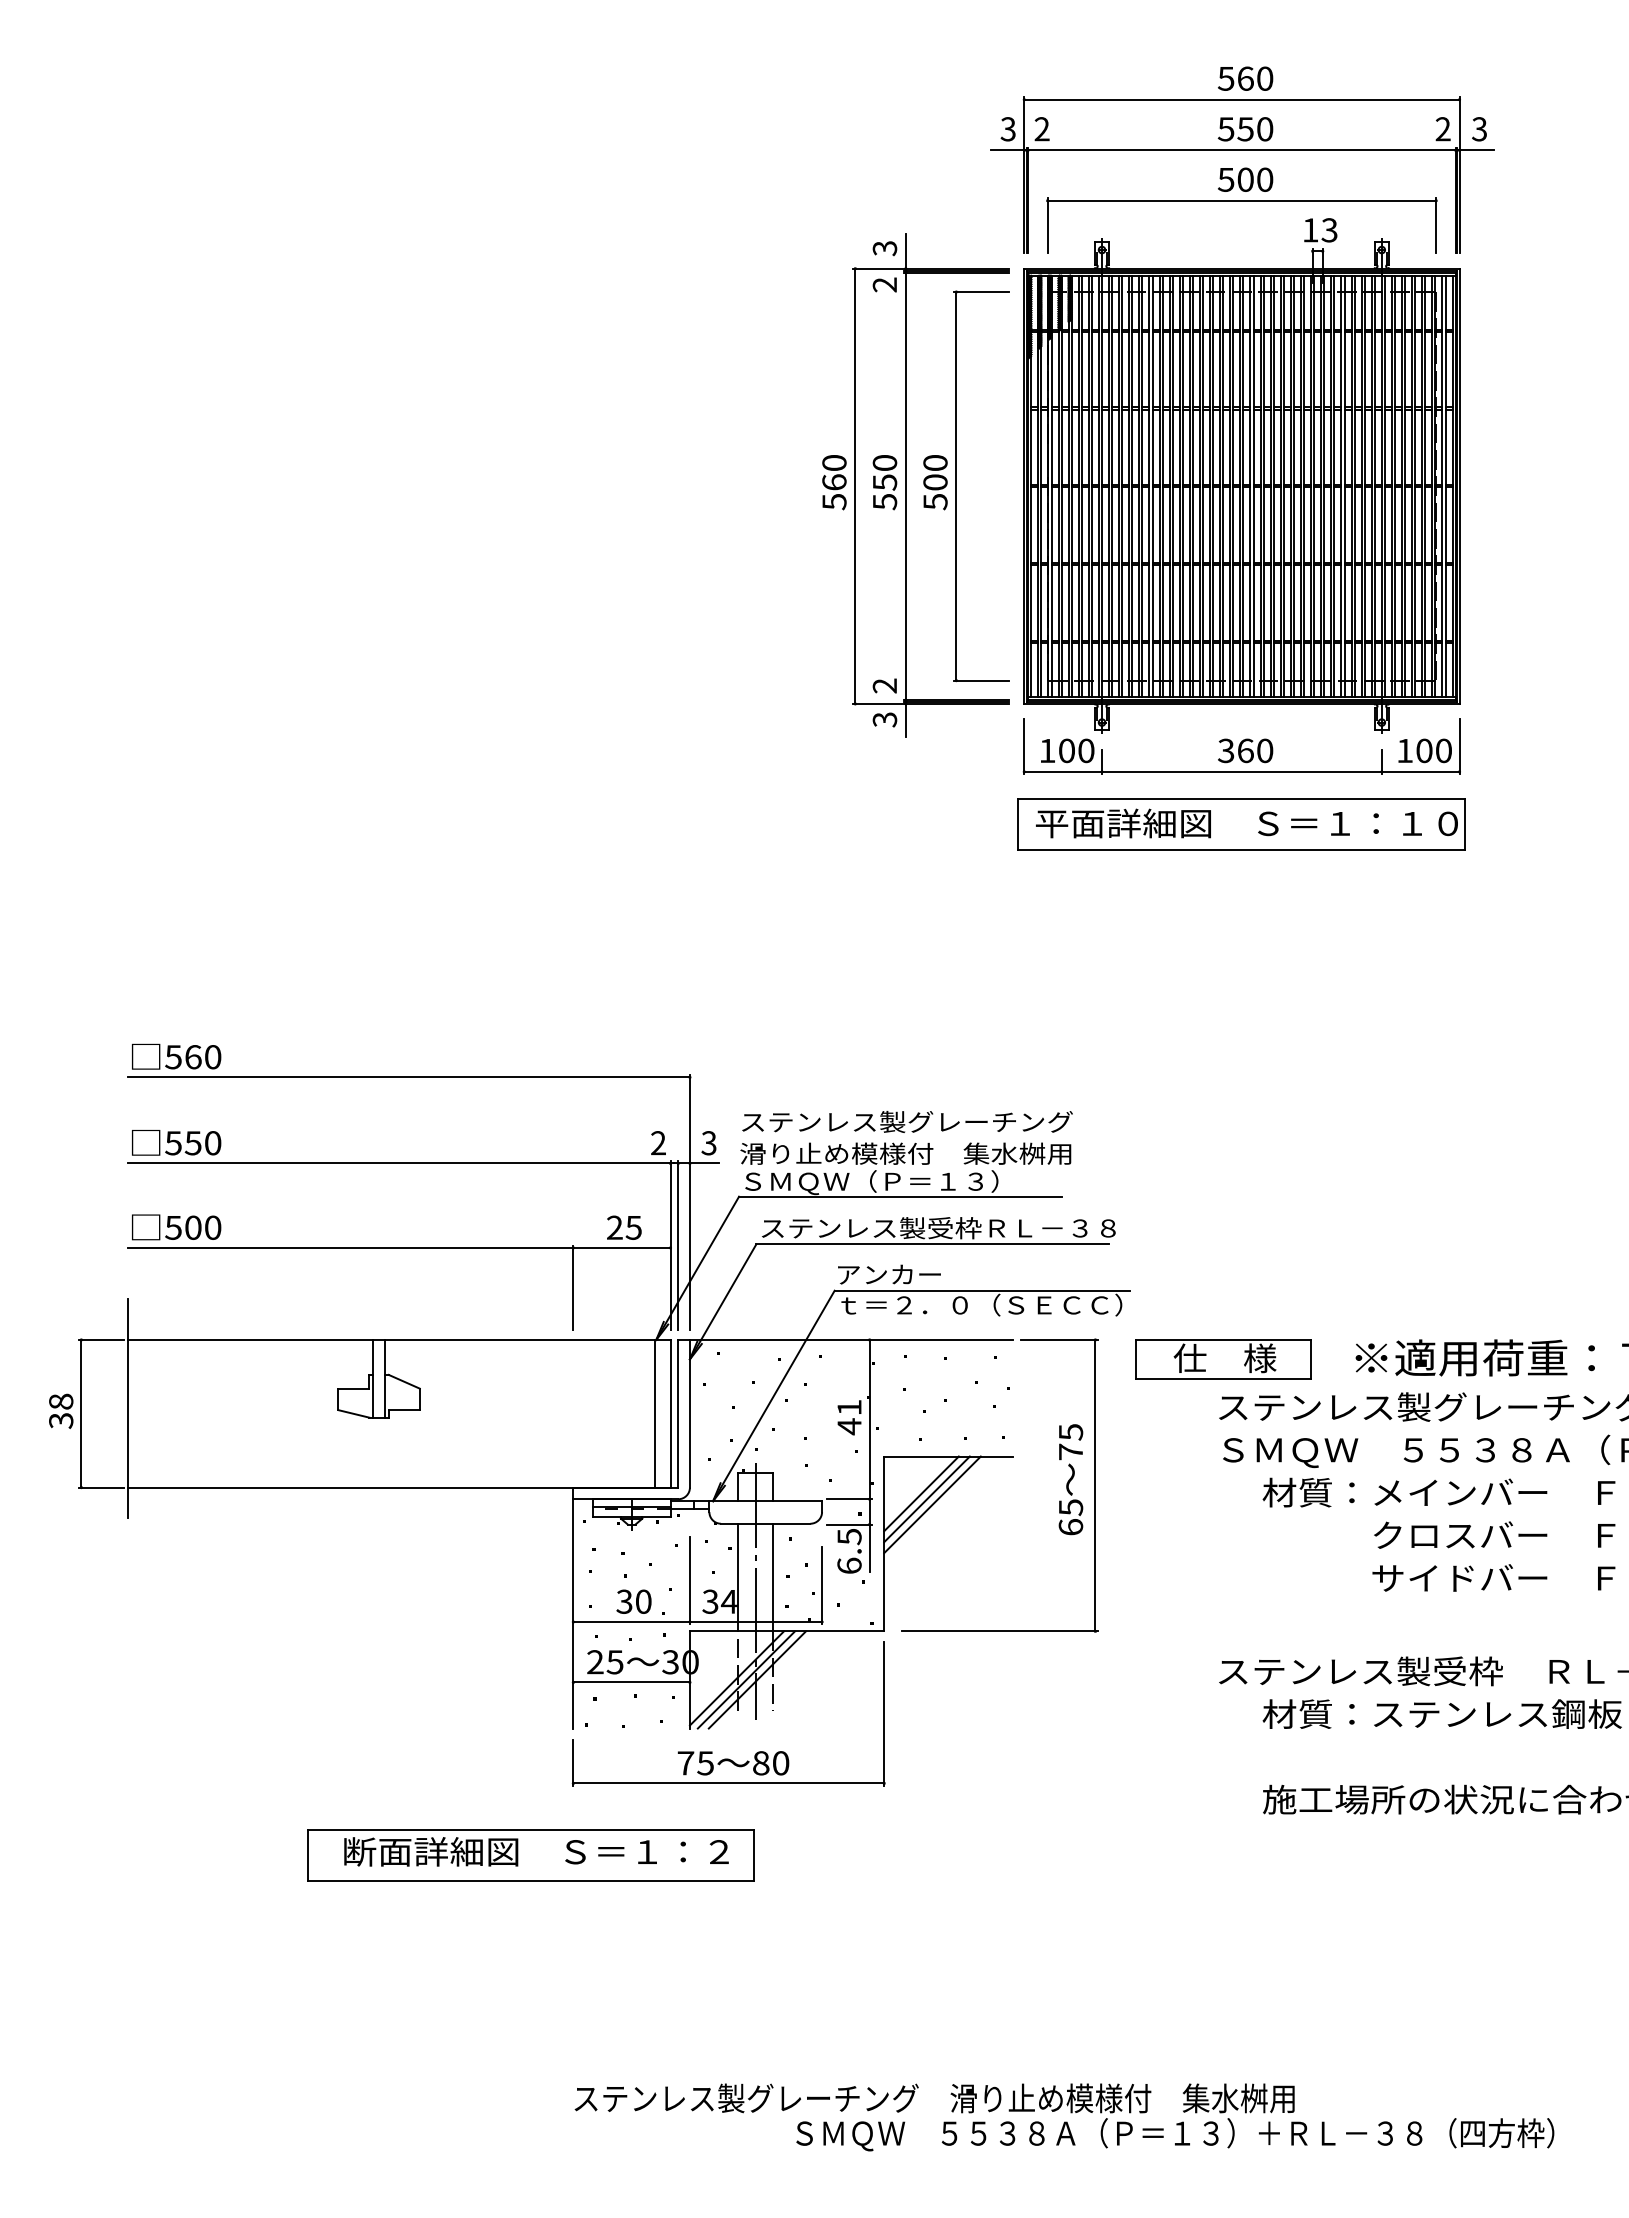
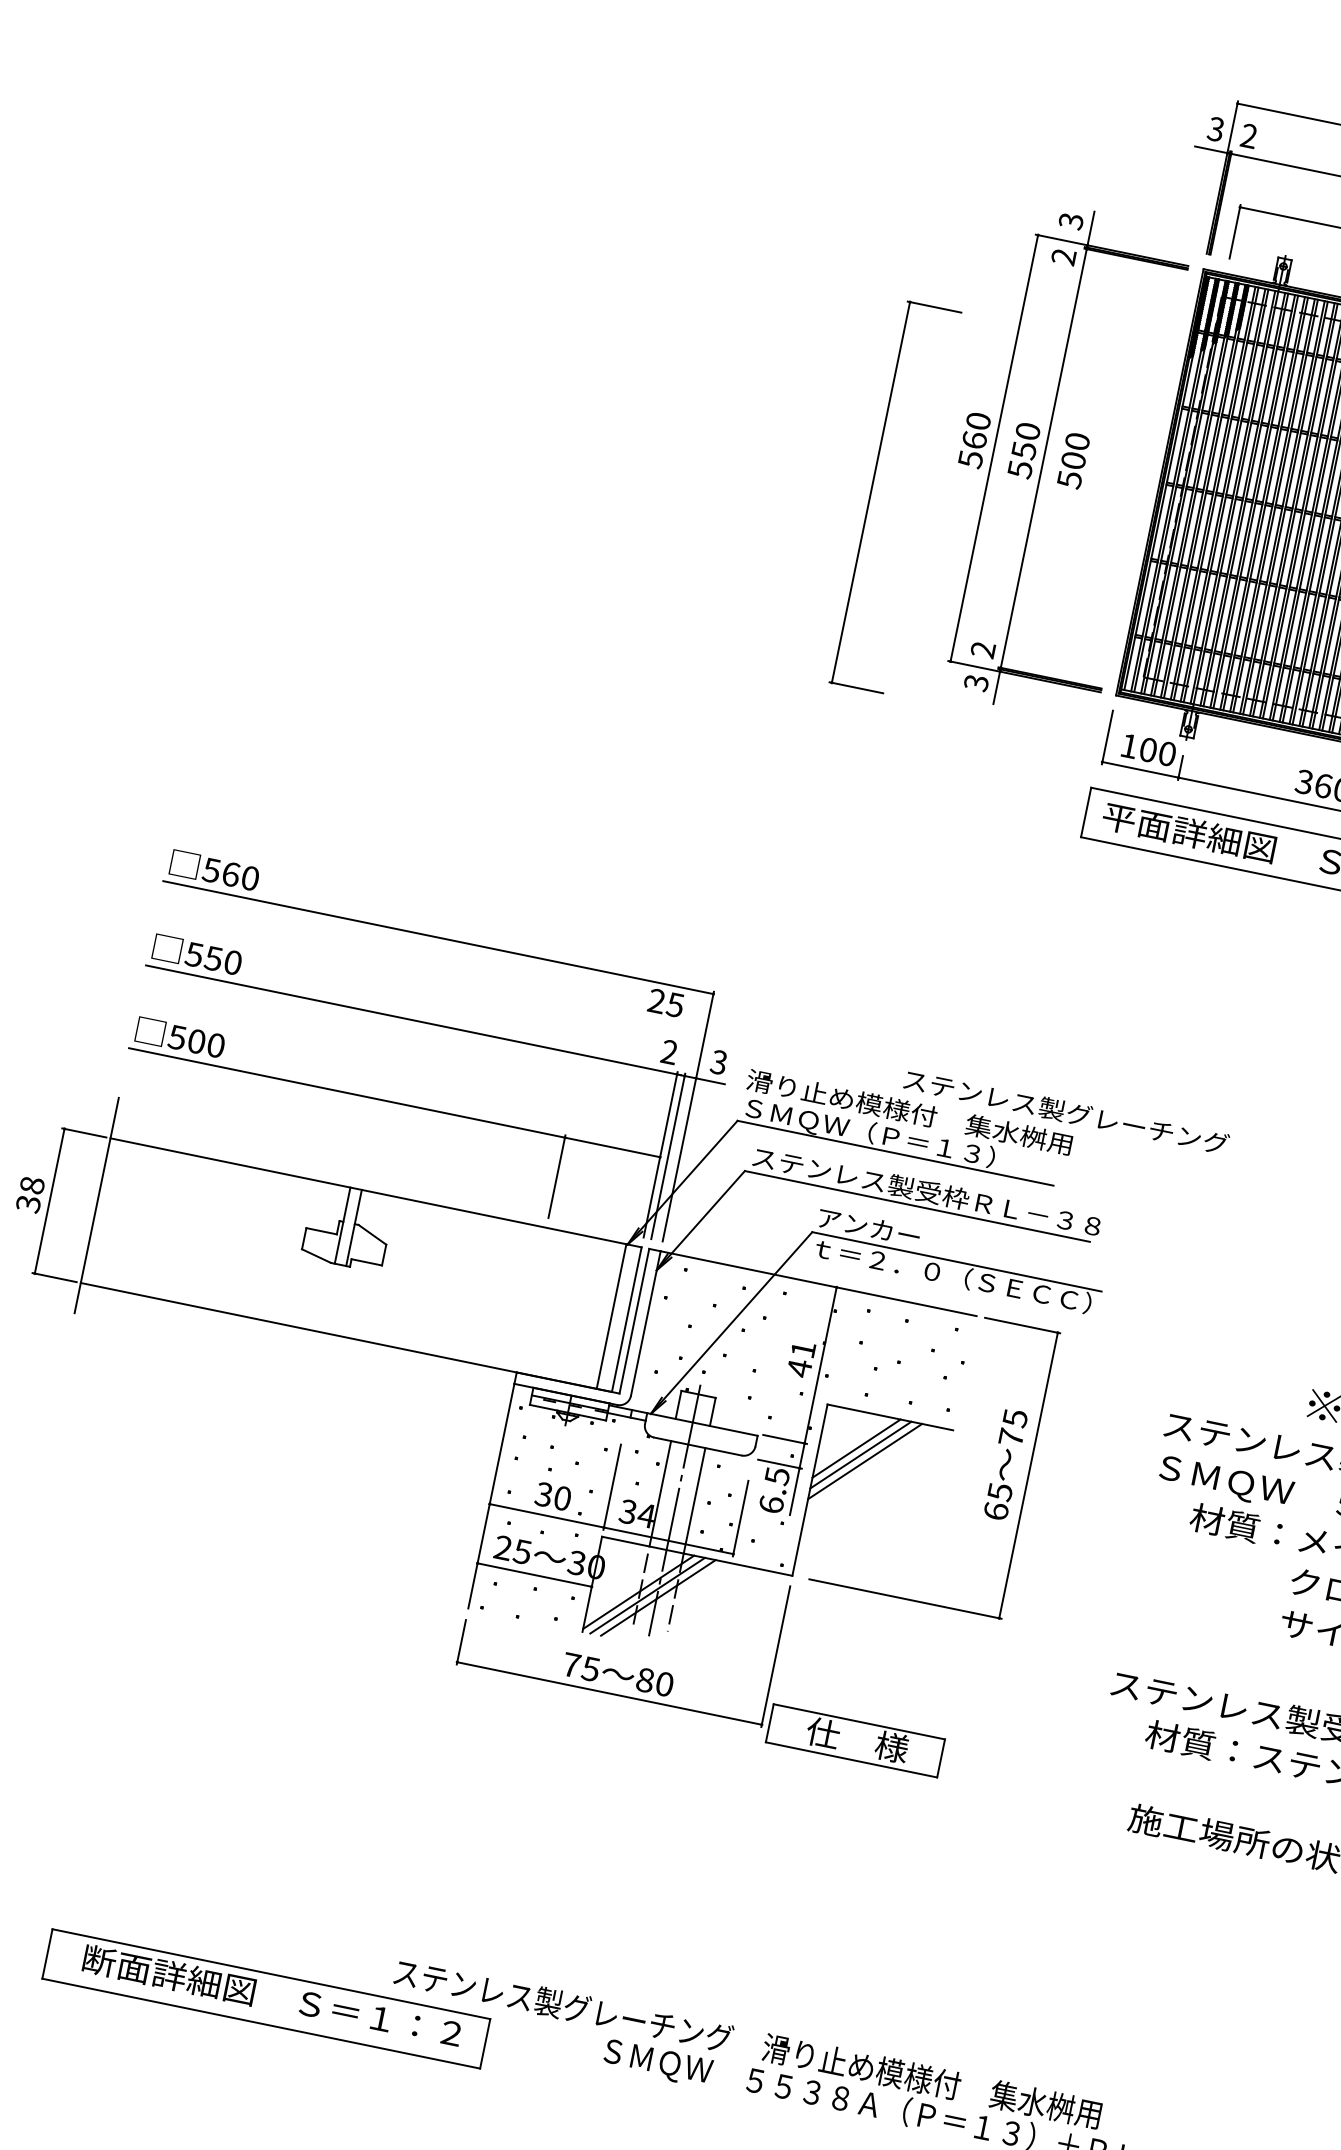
part: (956, 486) -> (871, 492), moved
text: (907, 1121) -> (1066, 1111), moved
text: (624, 1227) -> (666, 1002), moved
part: (1223, 1359) -> (855, 1741), moved
part: (530, 1855) -> (265, 1998), moved

